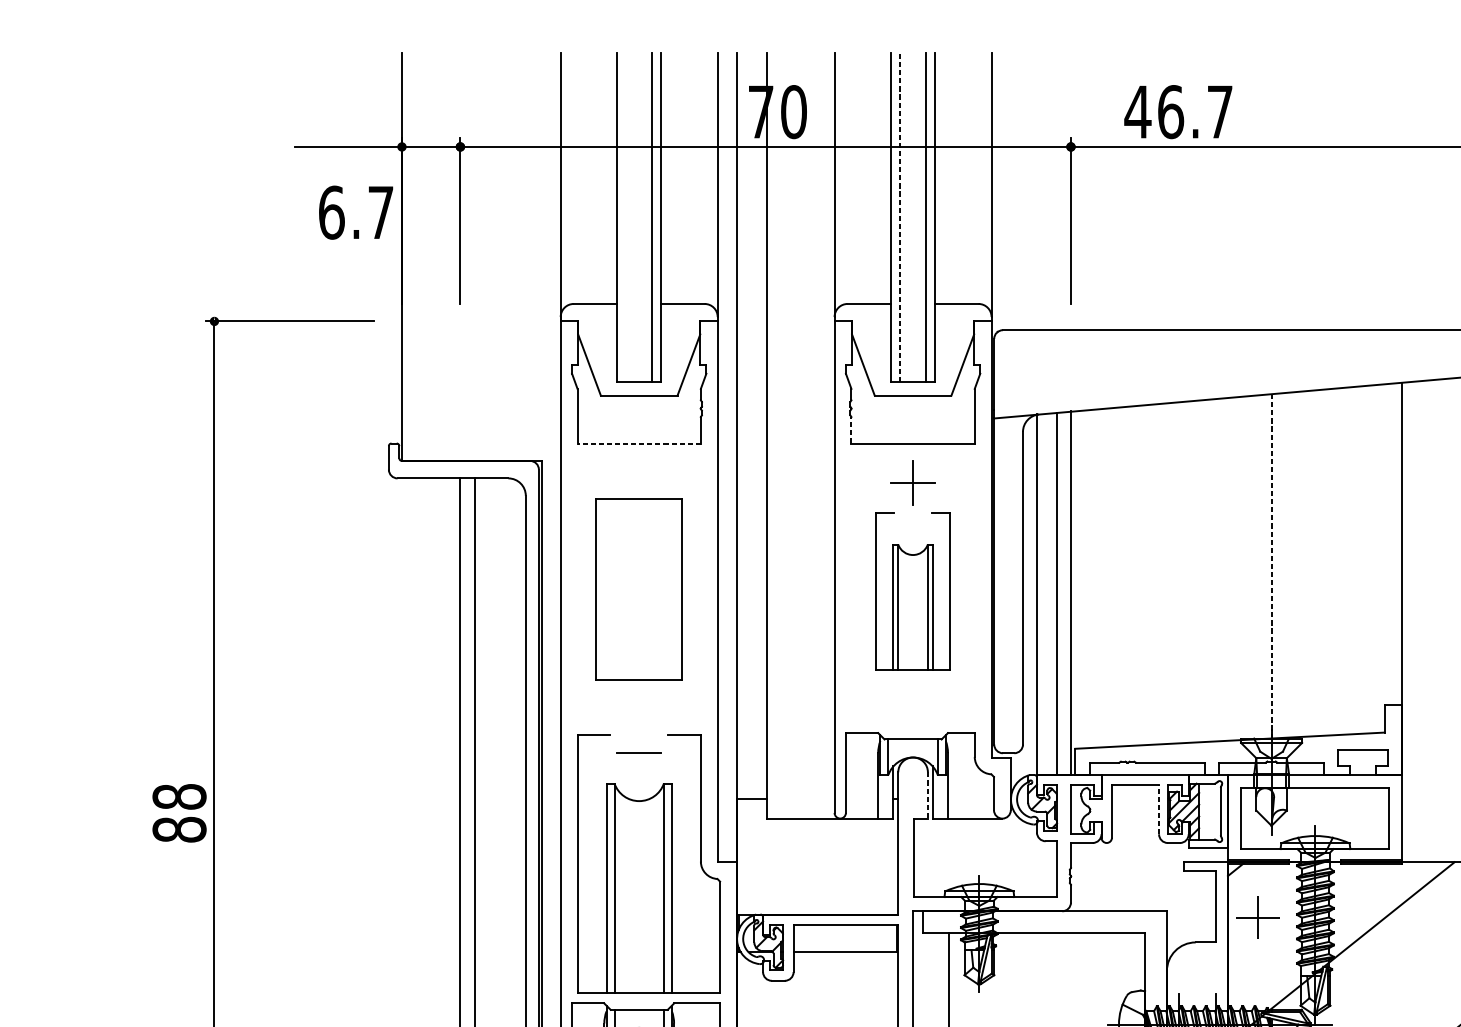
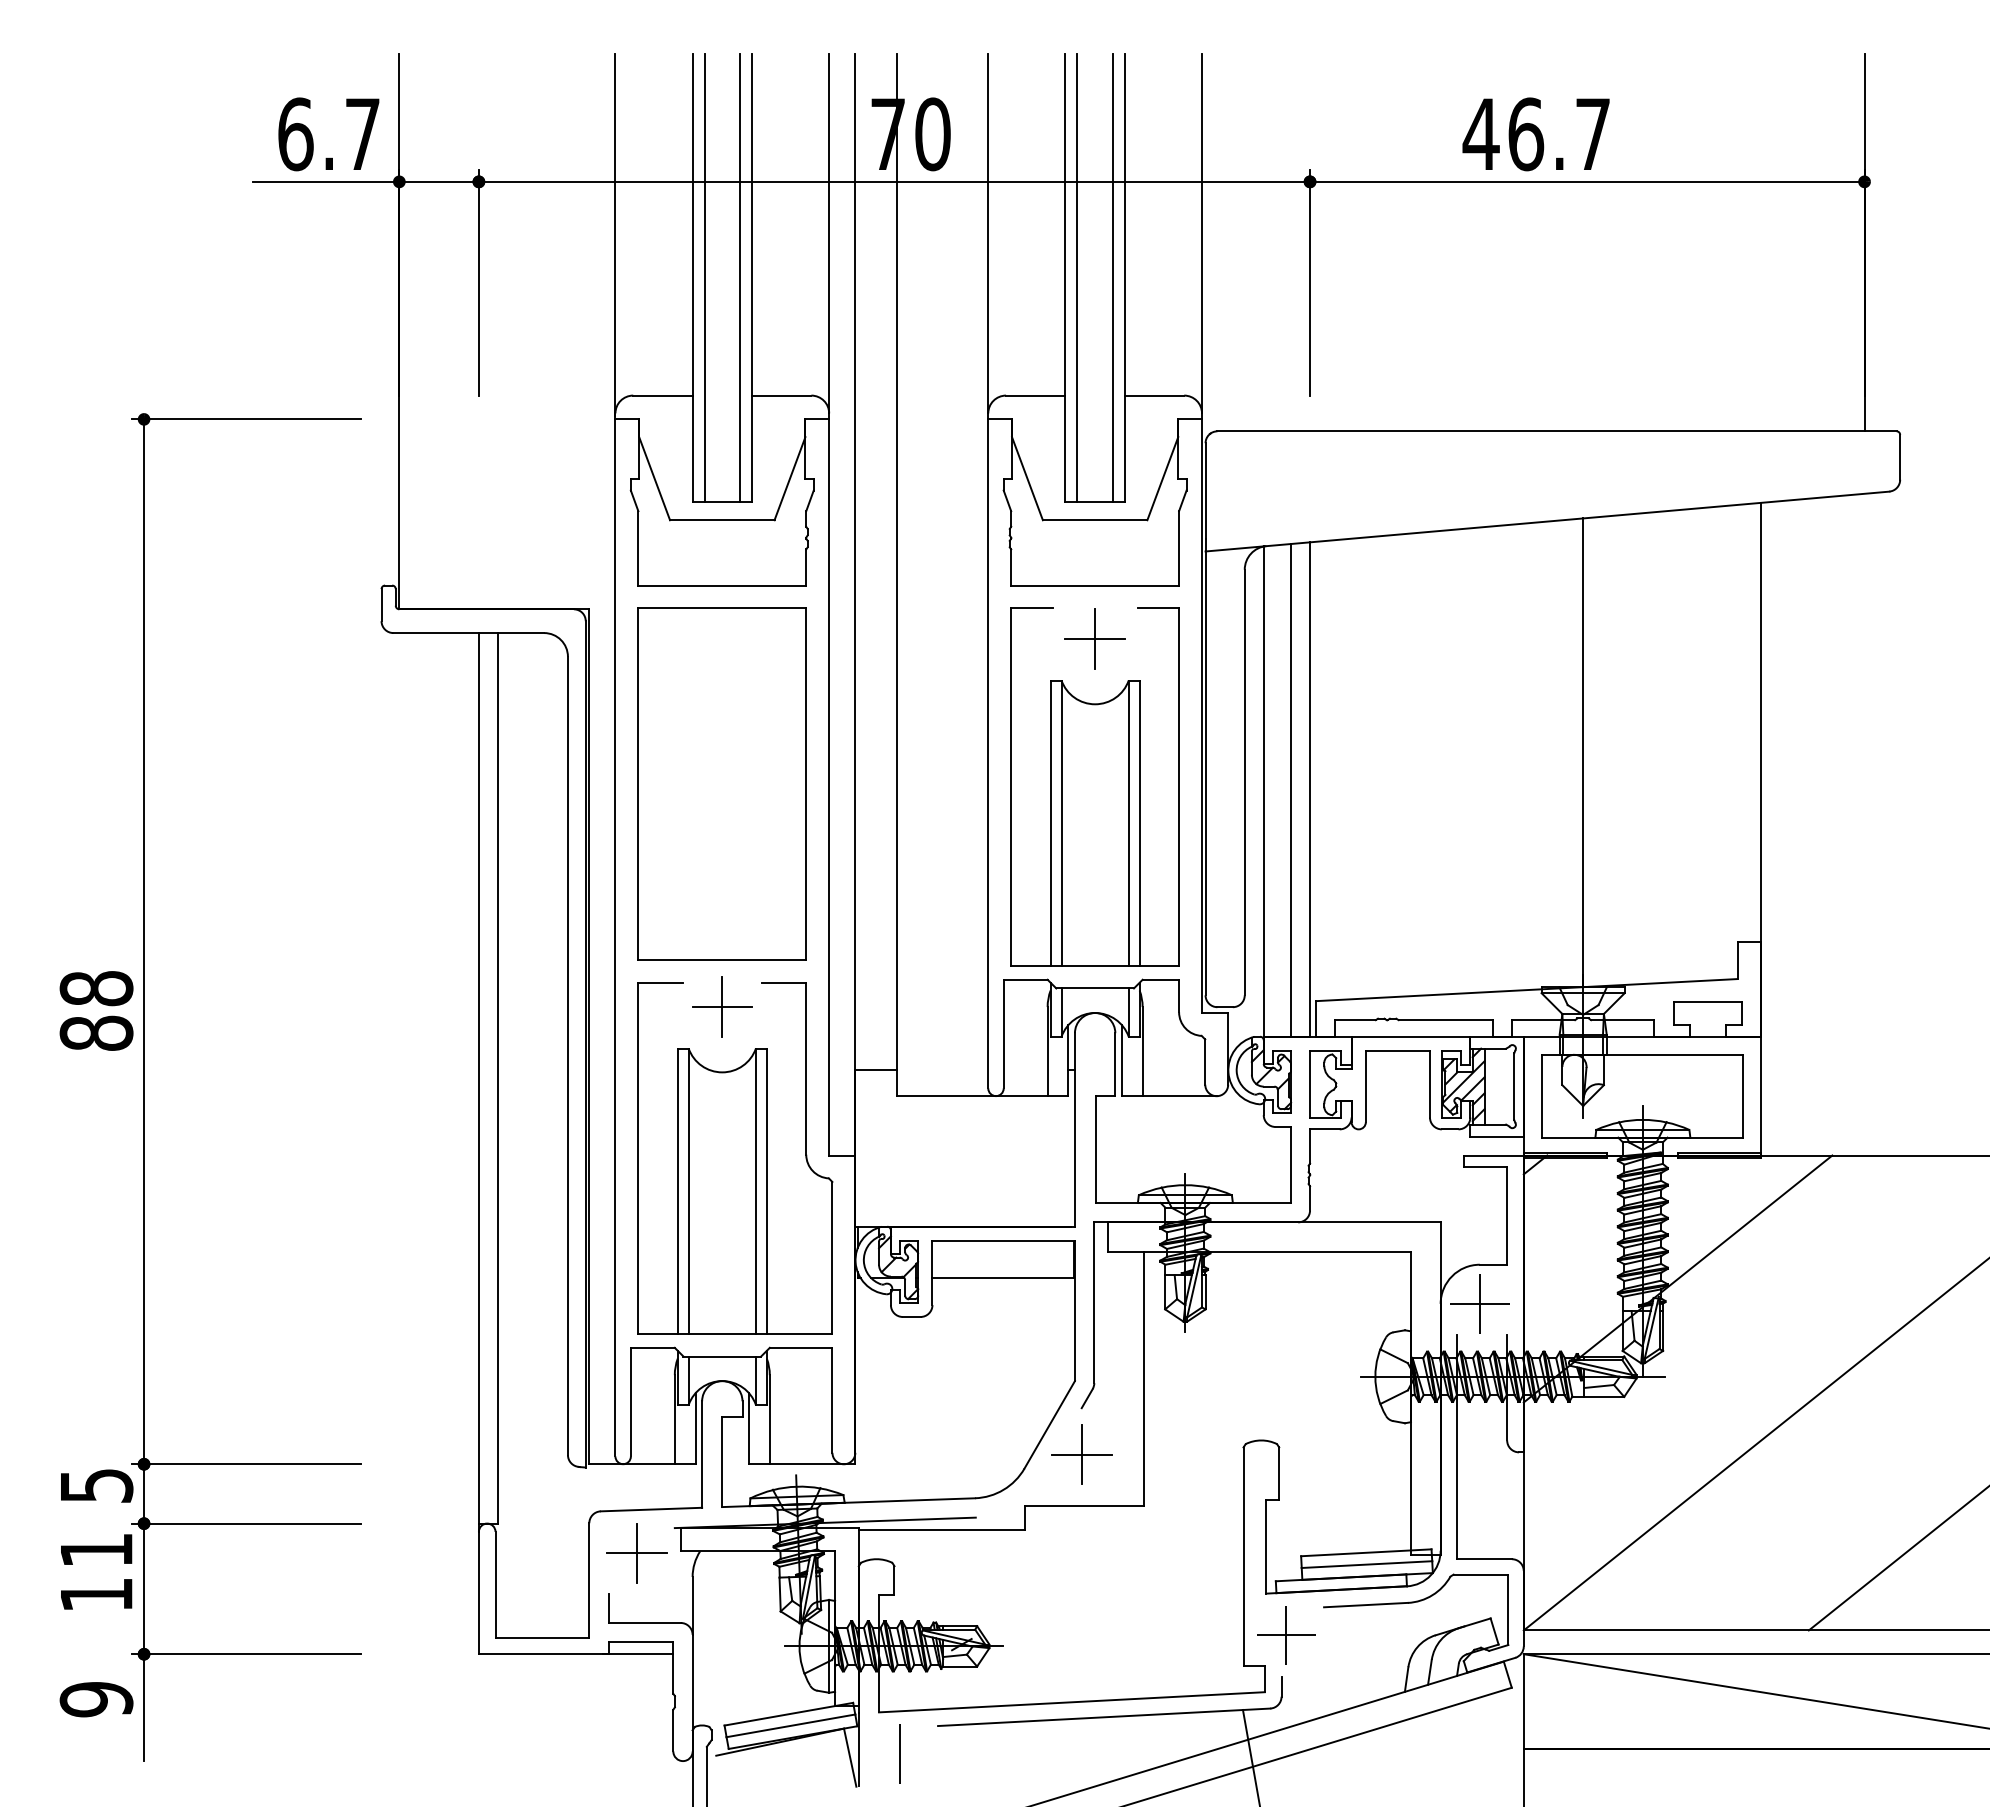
text: (1177, 112) -> (1535, 134), moved
text: (355, 212) -> (328, 134), moved
line: (626, 217) -> (704, 278), added
line: (900, 217) -> (1077, 277), dashed -> solid
line: (851, 430) -> (1011, 567), dashed -> solid
line: (639, 443) -> (722, 585), dashed -> solid
line: (1271, 566) -> (1583, 753), dashed -> solid
part: (638, 588) -> (721, 783), size x1.43
part: (912, 591) -> (1094, 786), size x1.67
line: (639, 752) -> (722, 1006), added
line: (928, 796) -> (1115, 1065), dashed -> solid
line: (1158, 809) -> (1429, 1083), dashed -> solid
text: (179, 812) -> (96, 1010), moved
part: (1257, 917) -> (1479, 1303), moved

